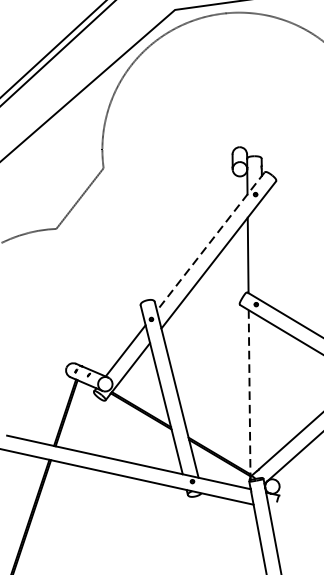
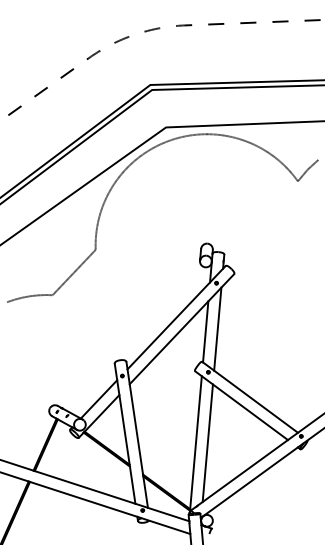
line: (210, 242) -> (176, 318), dashed -> solid
line: (262, 249) -> (217, 328), added
line: (263, 391) -> (207, 443), added
line: (249, 393) -> (195, 443), dashed -> solid

